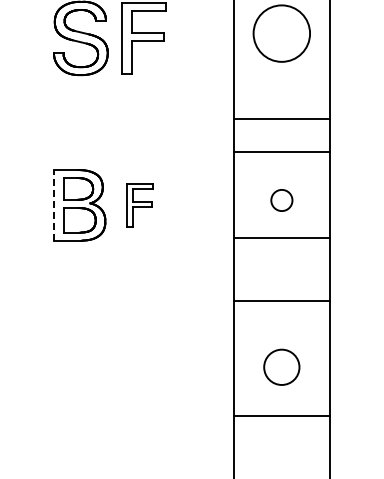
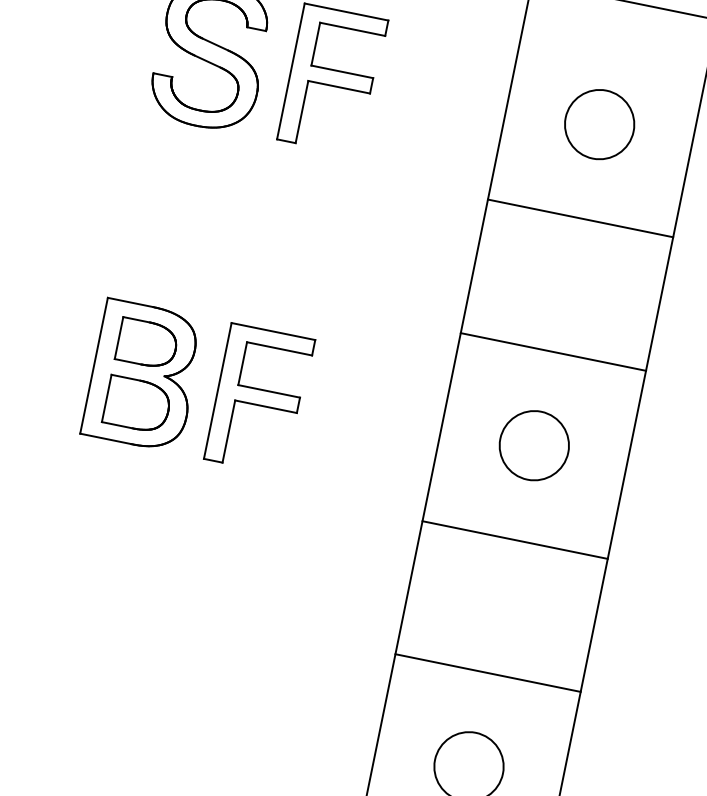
circle: (281, 33) -> (599, 124), size x0.62
line: (281, 119) -> (579, 218), moved
circle: (281, 200) -> (533, 445), size x1.67
line: (54, 204) -> (95, 364), dashed -> solid
part: (139, 205) -> (258, 399), size x1.67
line: (281, 237) -> (514, 539), moved
line: (281, 300) -> (487, 672), moved

